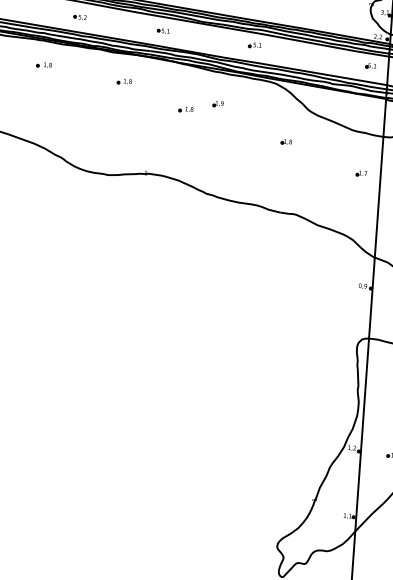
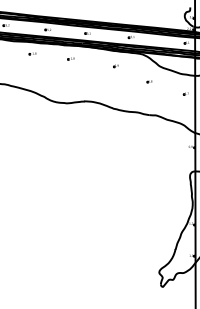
part: (184, 108) -> (100, 69), removed

